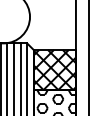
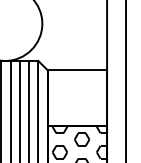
hatch: (54, 69) -> (76, 97), removed

